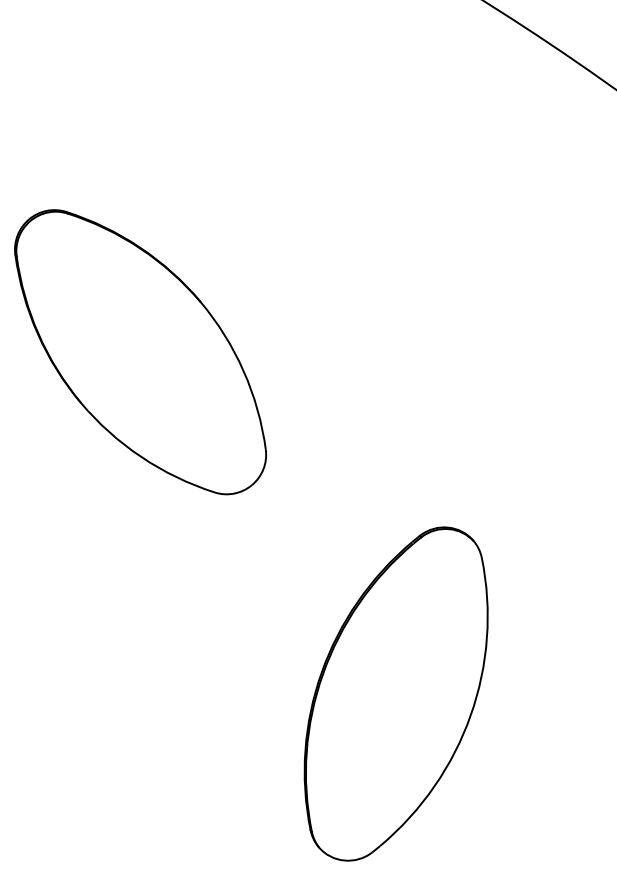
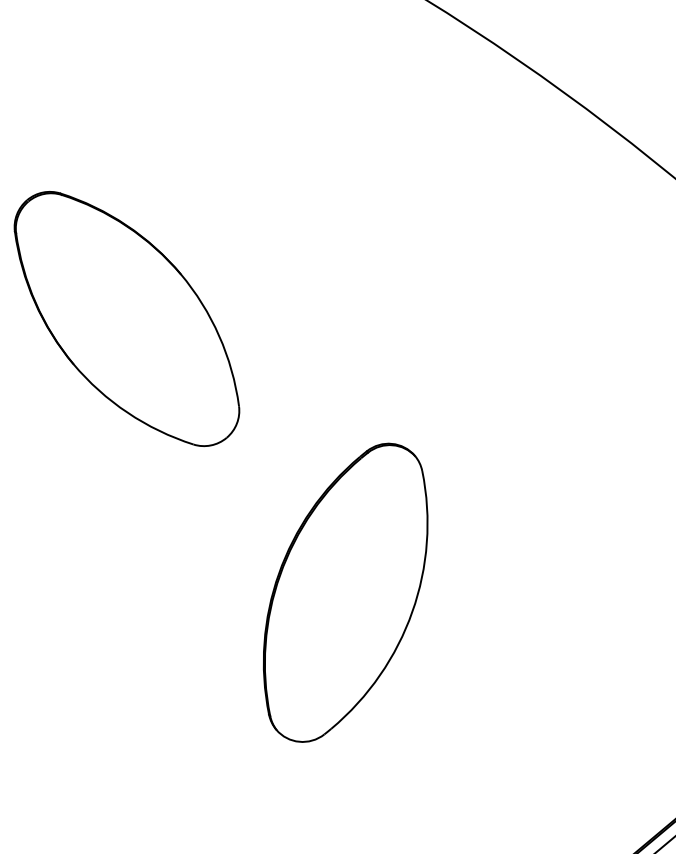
part: (396, 693) -> (345, 592), moved

